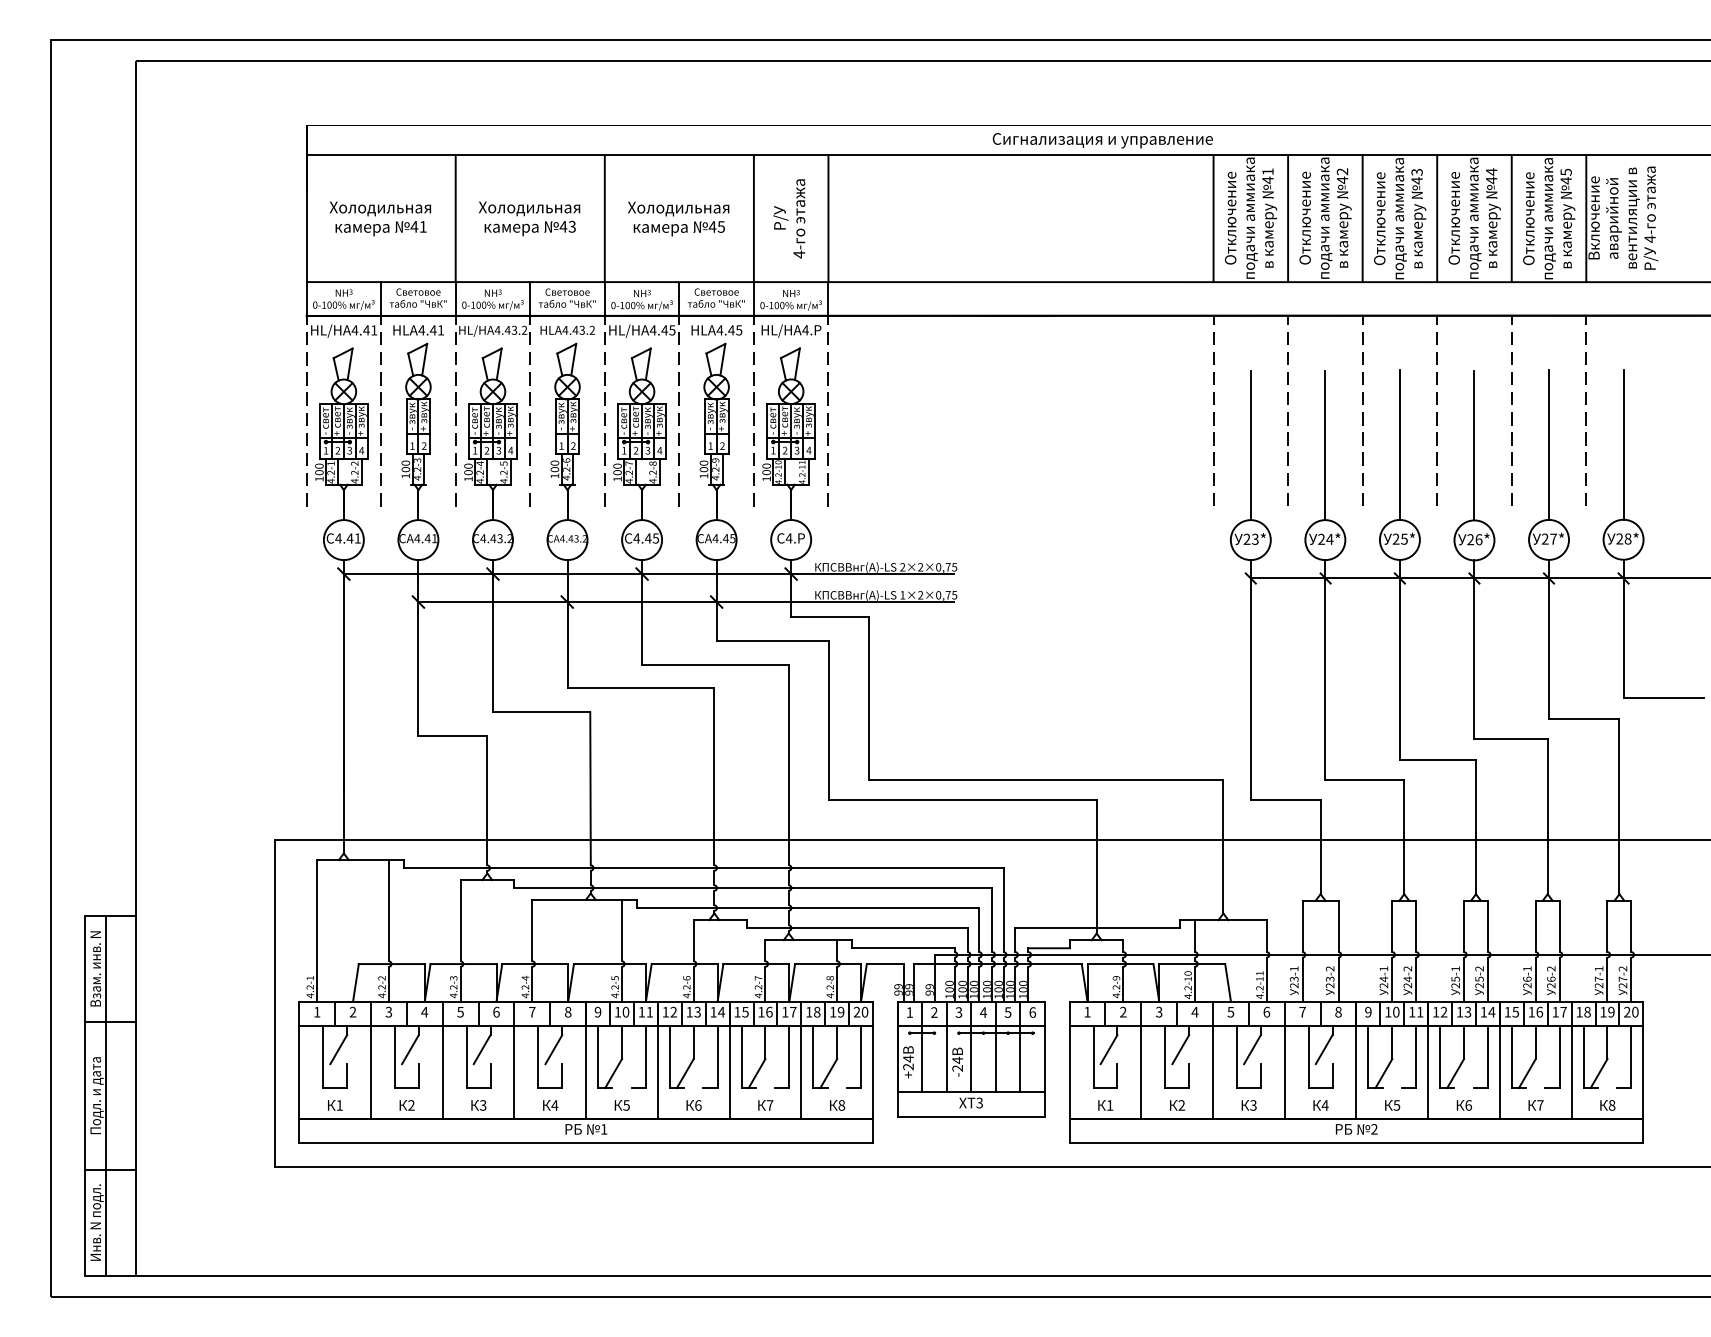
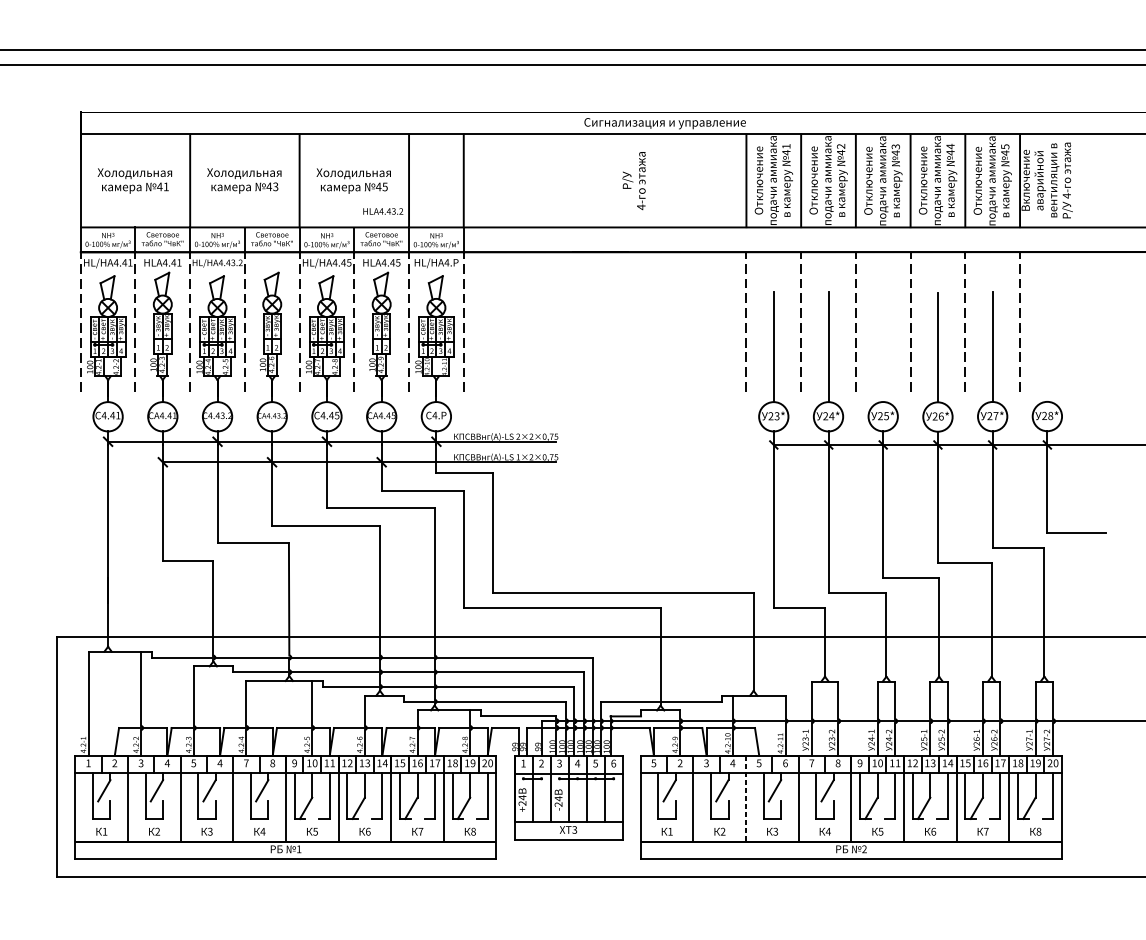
text: (789, 218) -> (634, 180), moved
text: (567, 329) -> (383, 210), moved
line: (1399, 444) -> (882, 346), removed
line: (1623, 444) -> (1047, 346), removed
text: (495, 1011) -> (219, 762), 6 -> 4
text: (1087, 1012) -> (653, 763), 1 -> 5
line: (1213, 1060) -> (746, 798), solid -> dashed

